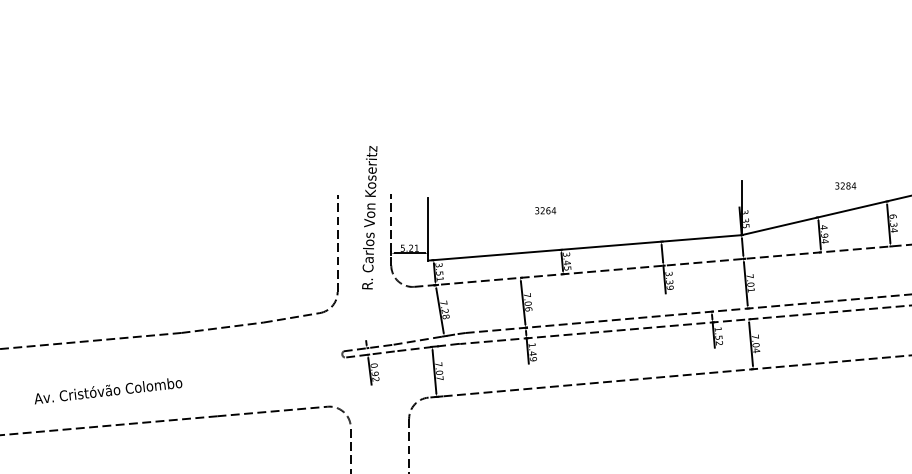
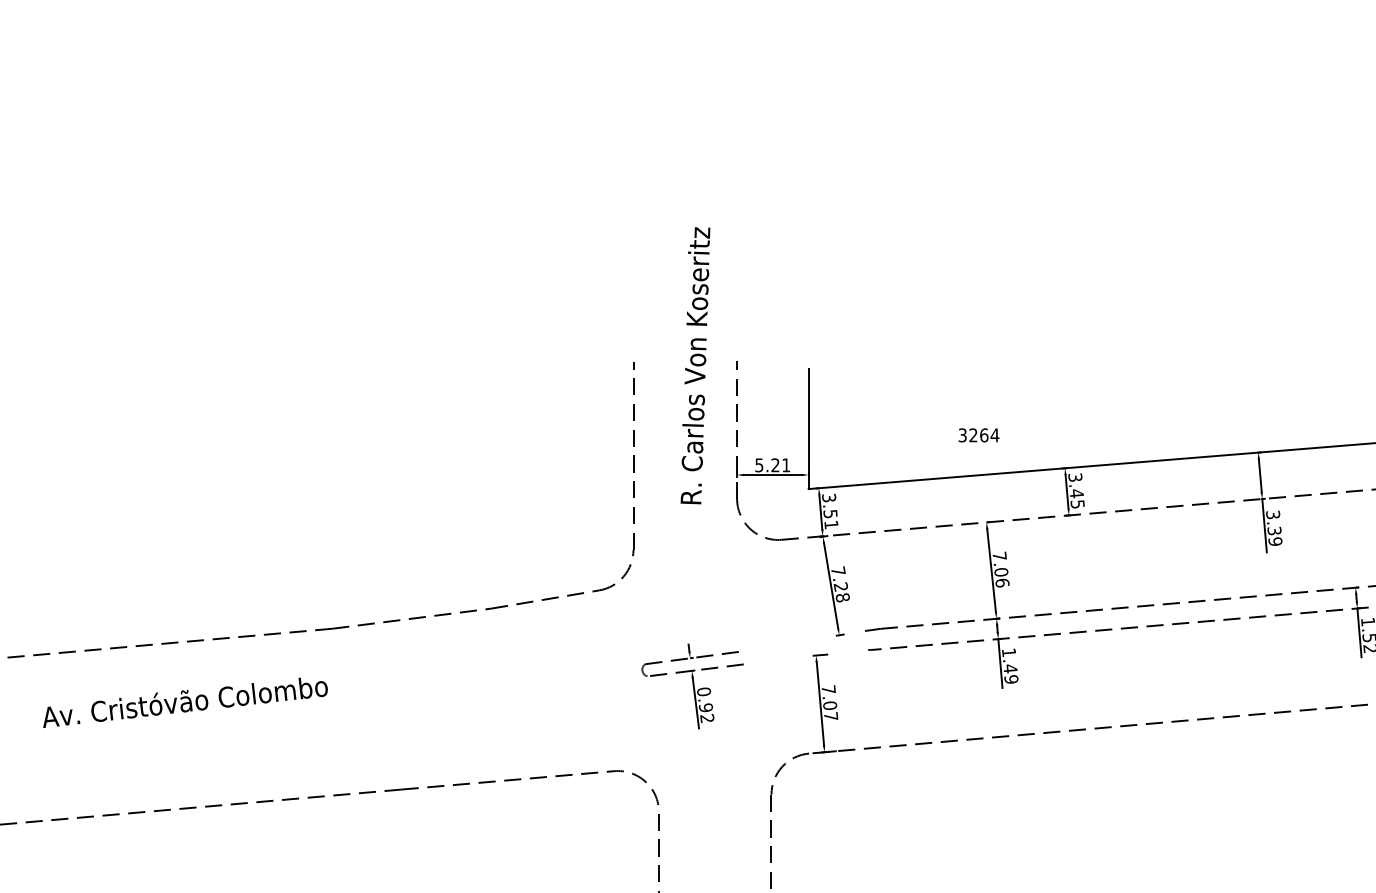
text: (545, 210) -> (978, 434), moved
text: (369, 217) -> (694, 365), moved
line: (425, 339) -> (803, 641), removed
line: (426, 347) -> (805, 656), removed
text: (108, 391) -> (185, 703), moved

